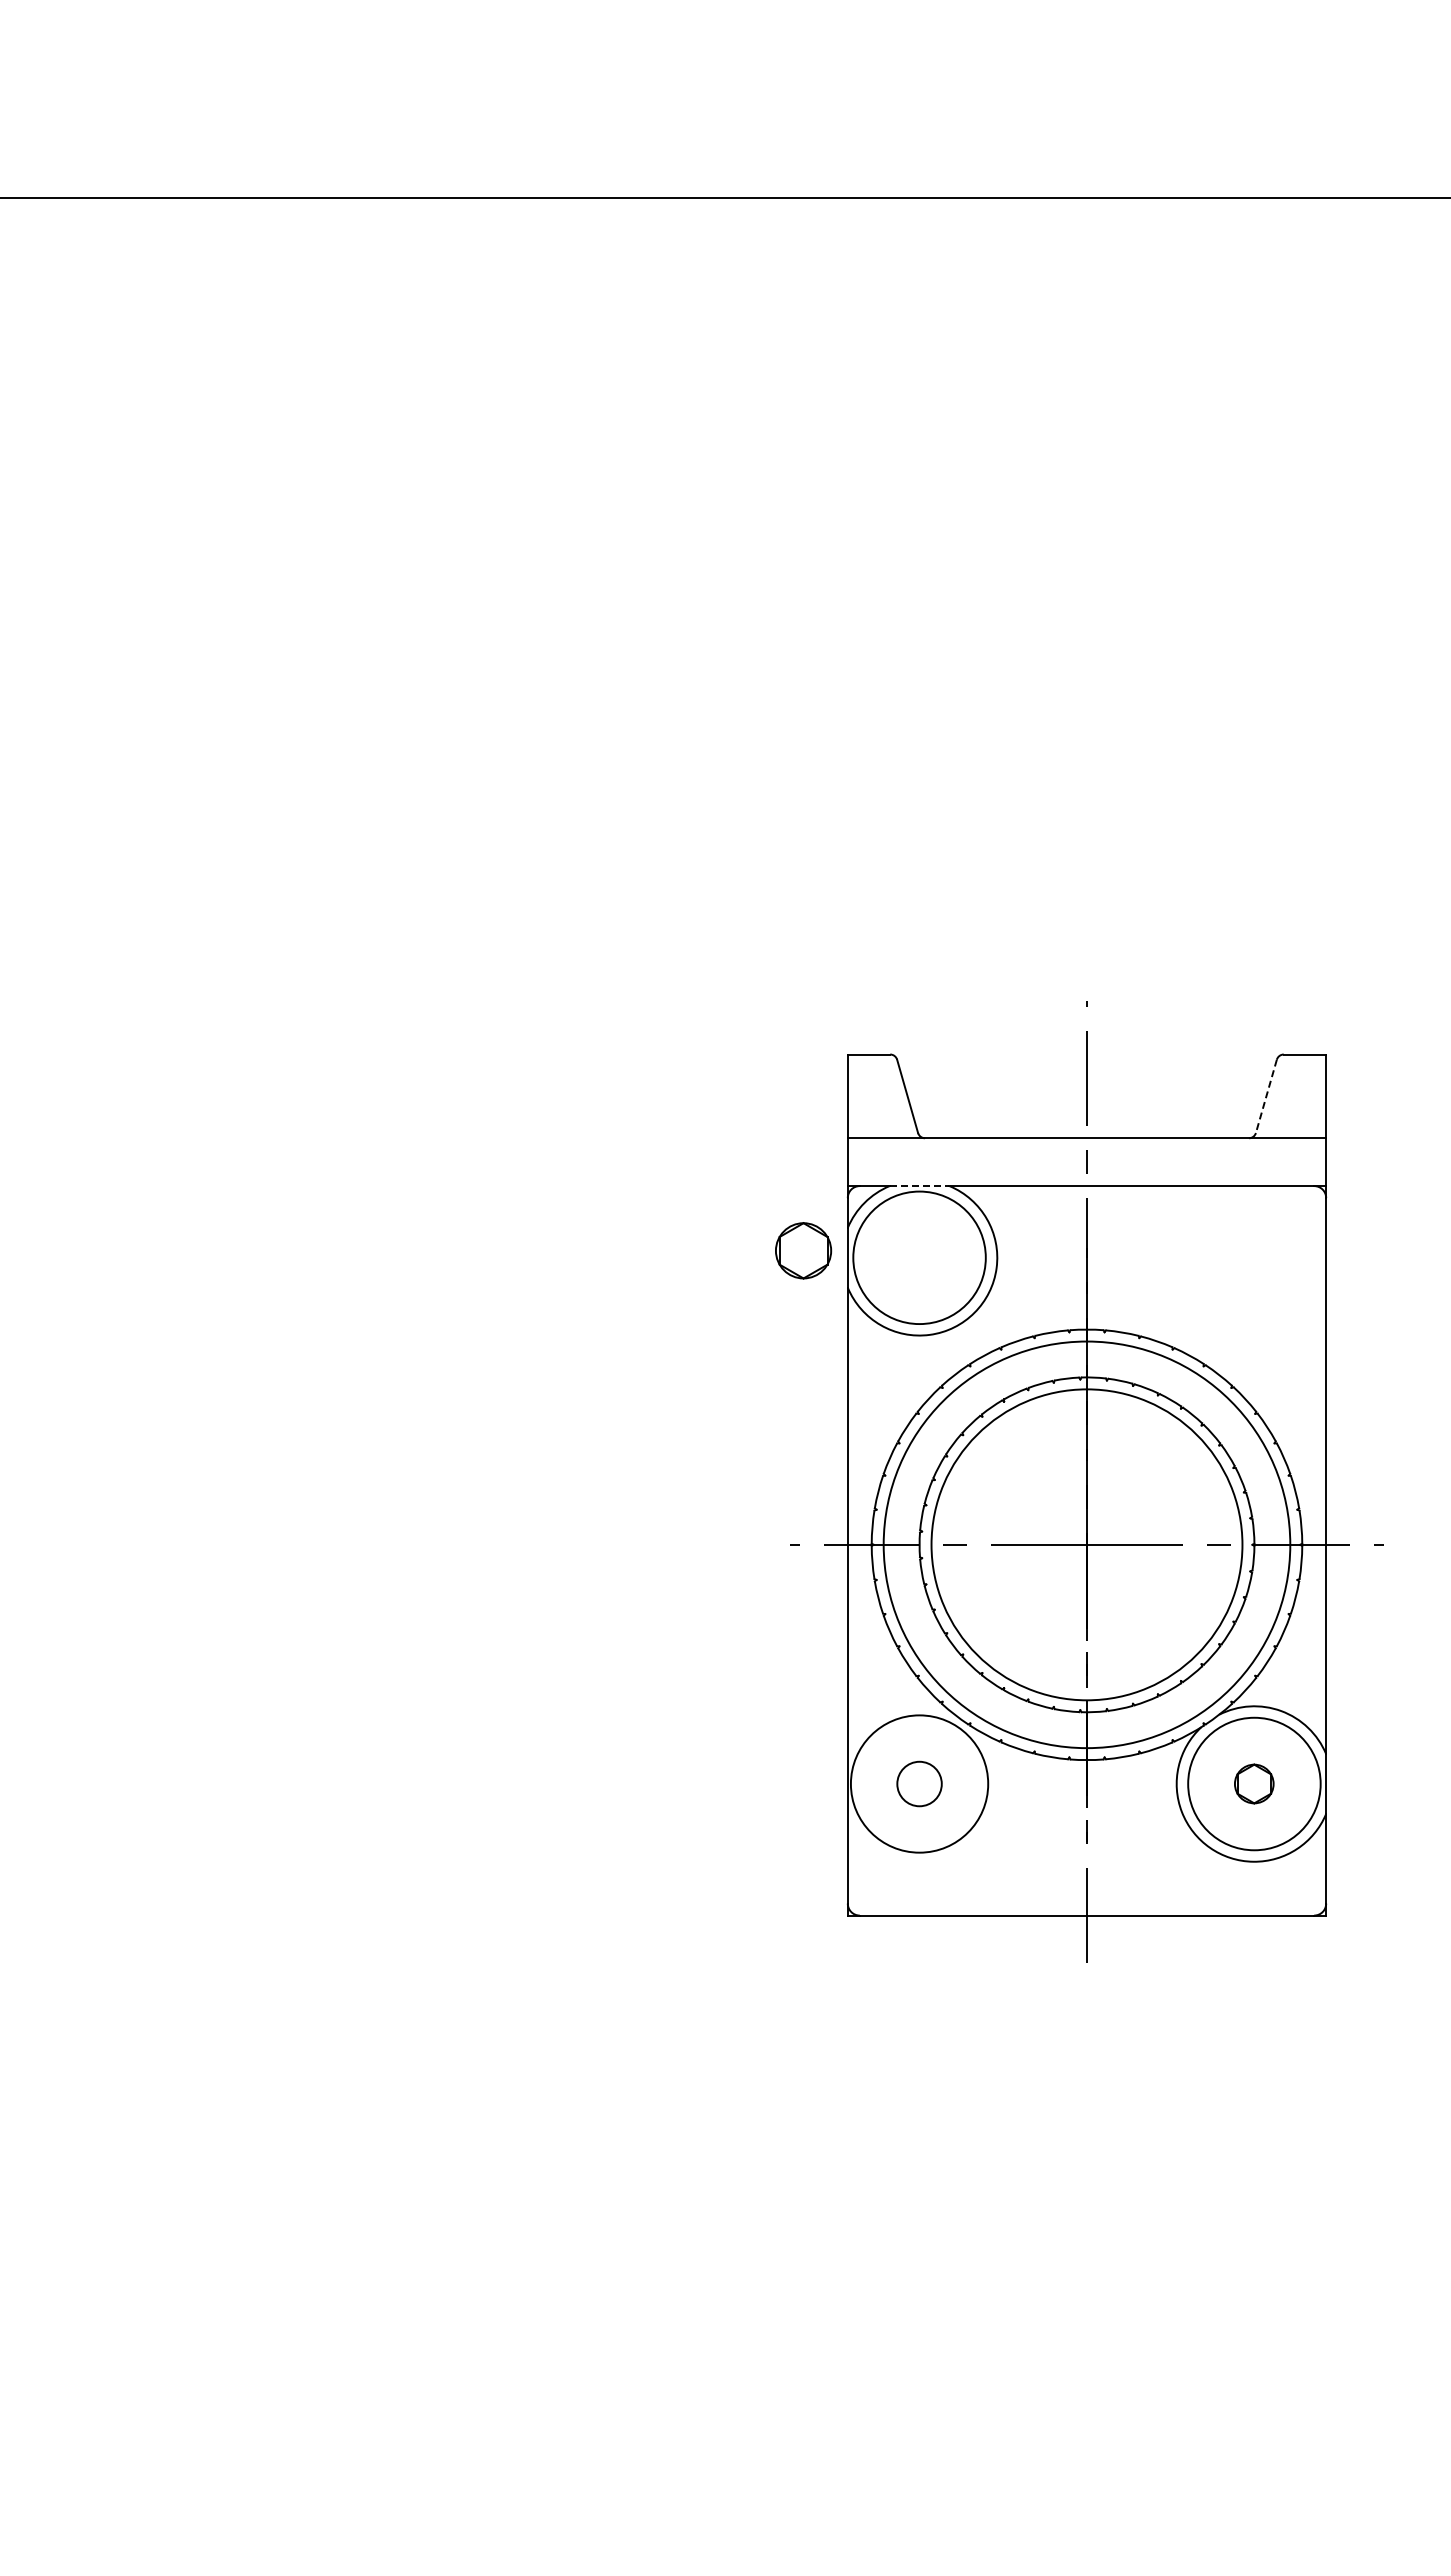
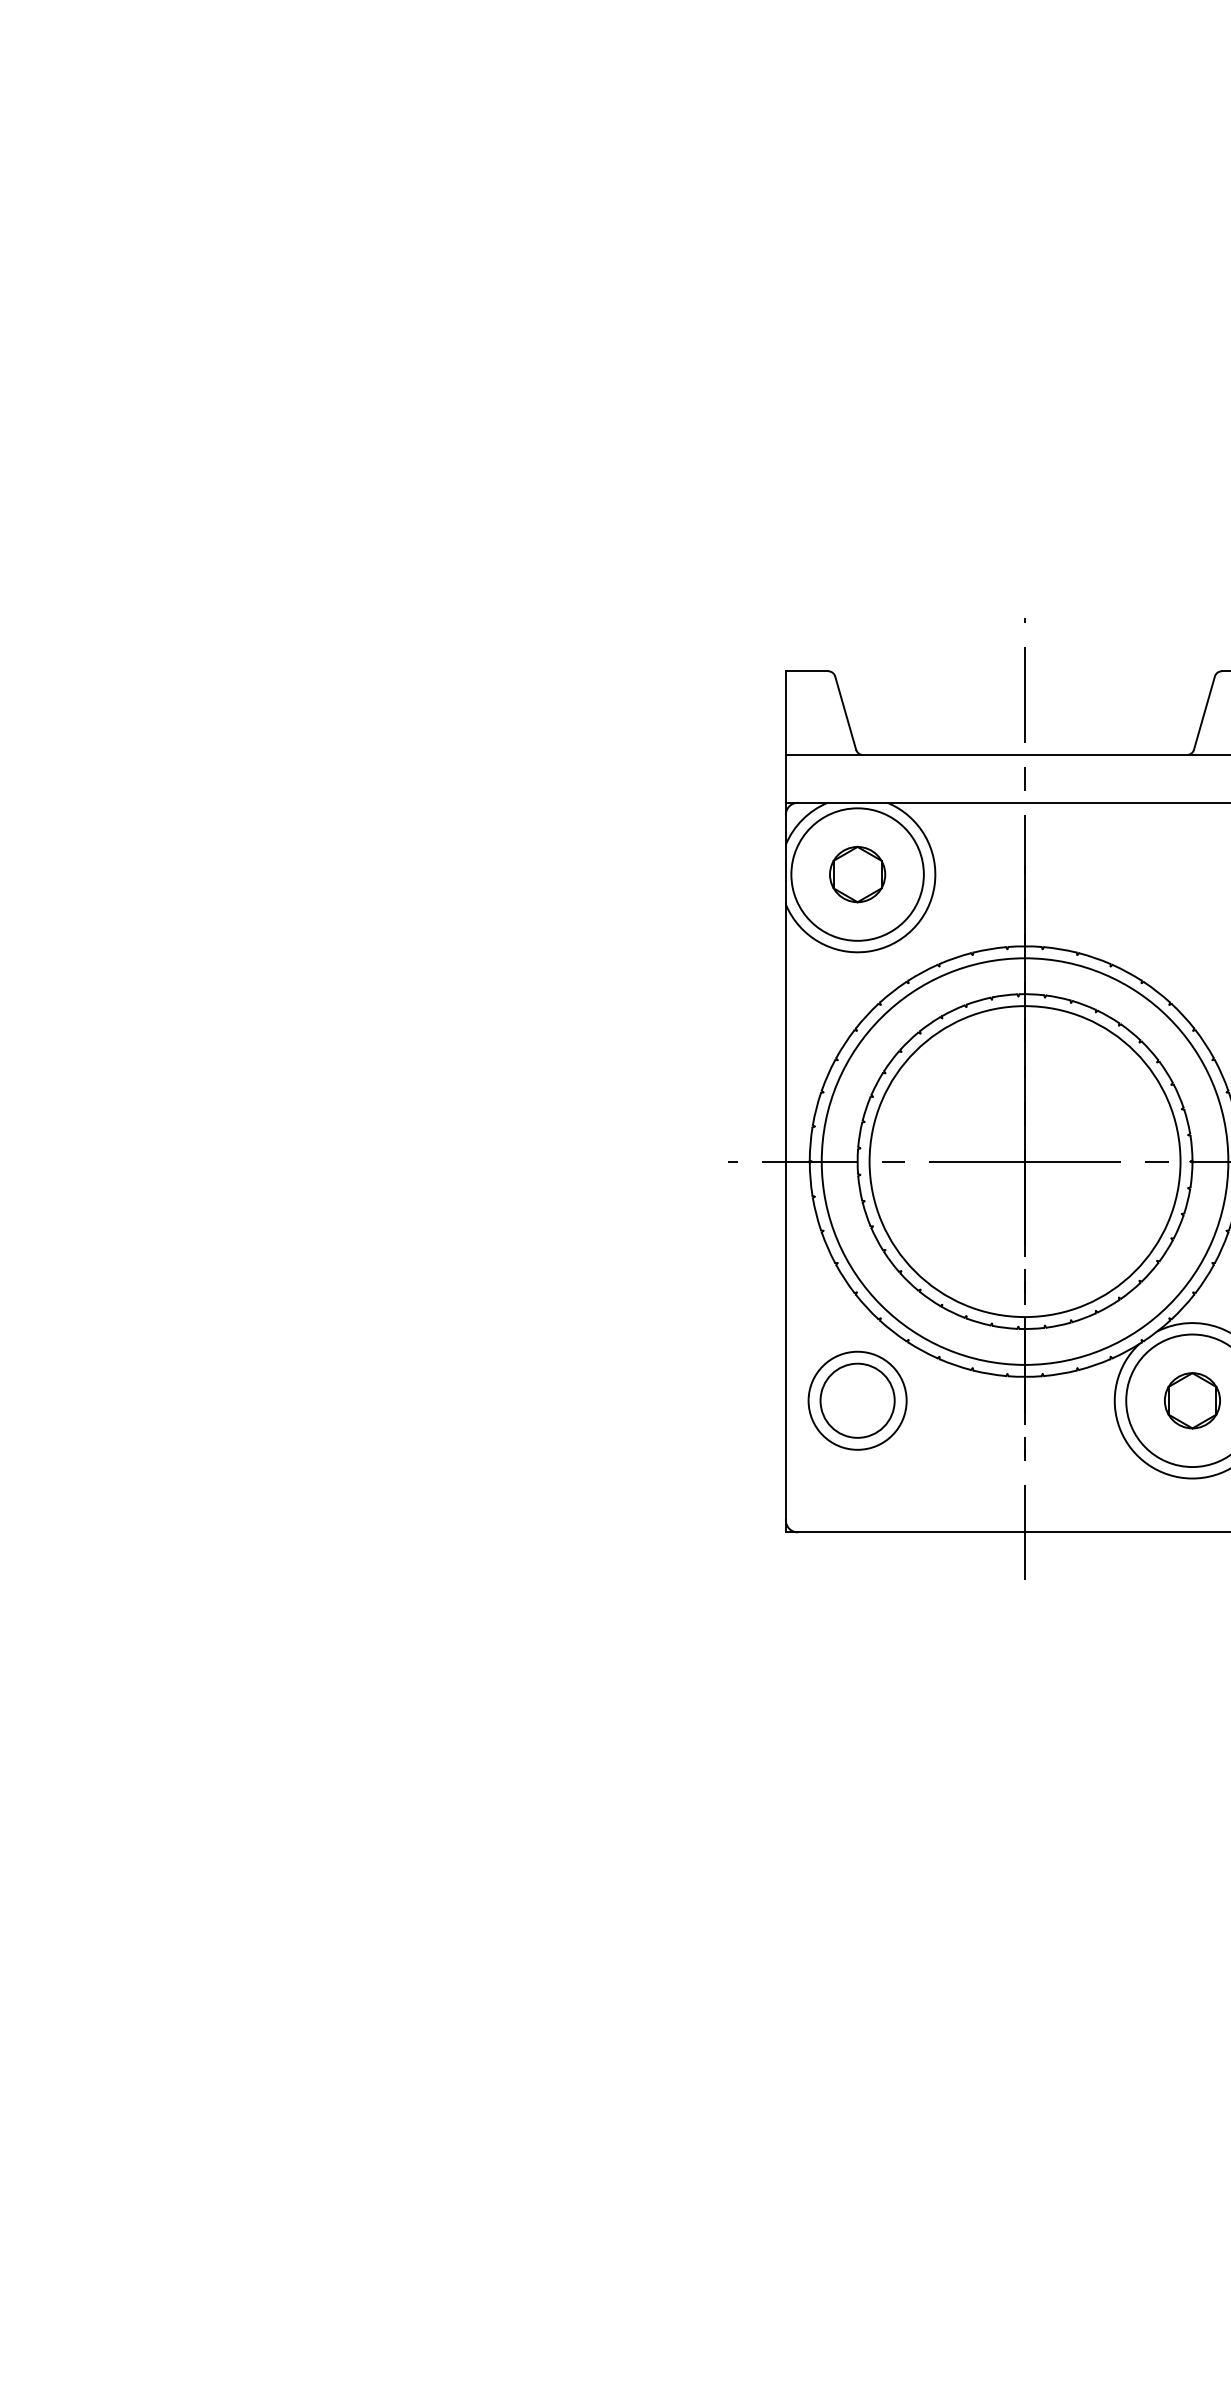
line: (1266, 1096) -> (1204, 713), dashed -> solid
line: (919, 1186) -> (857, 803), dashed -> solid
part: (803, 1250) -> (857, 874), moved
circle: (919, 1783) -> (857, 1400), size x1.67
part: (1253, 1783) -> (1191, 1400), size x1.43
circle: (919, 1784) -> (857, 1401), size x0.71

